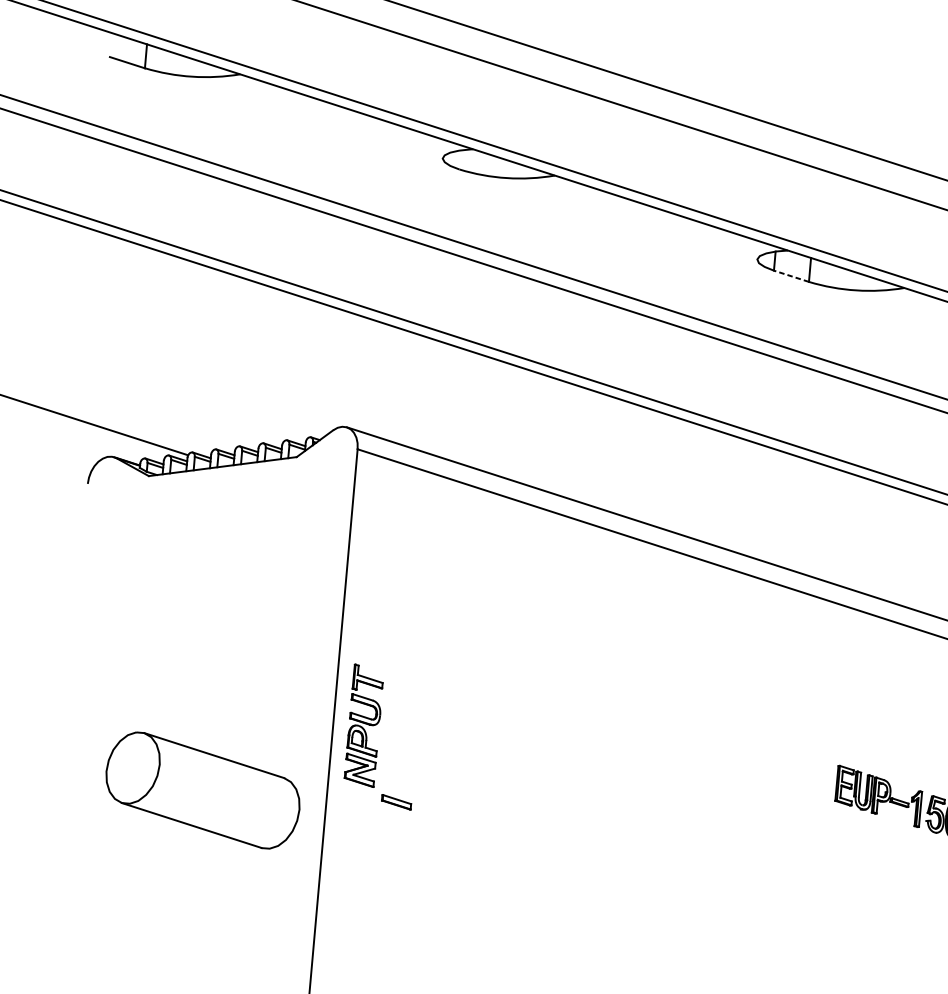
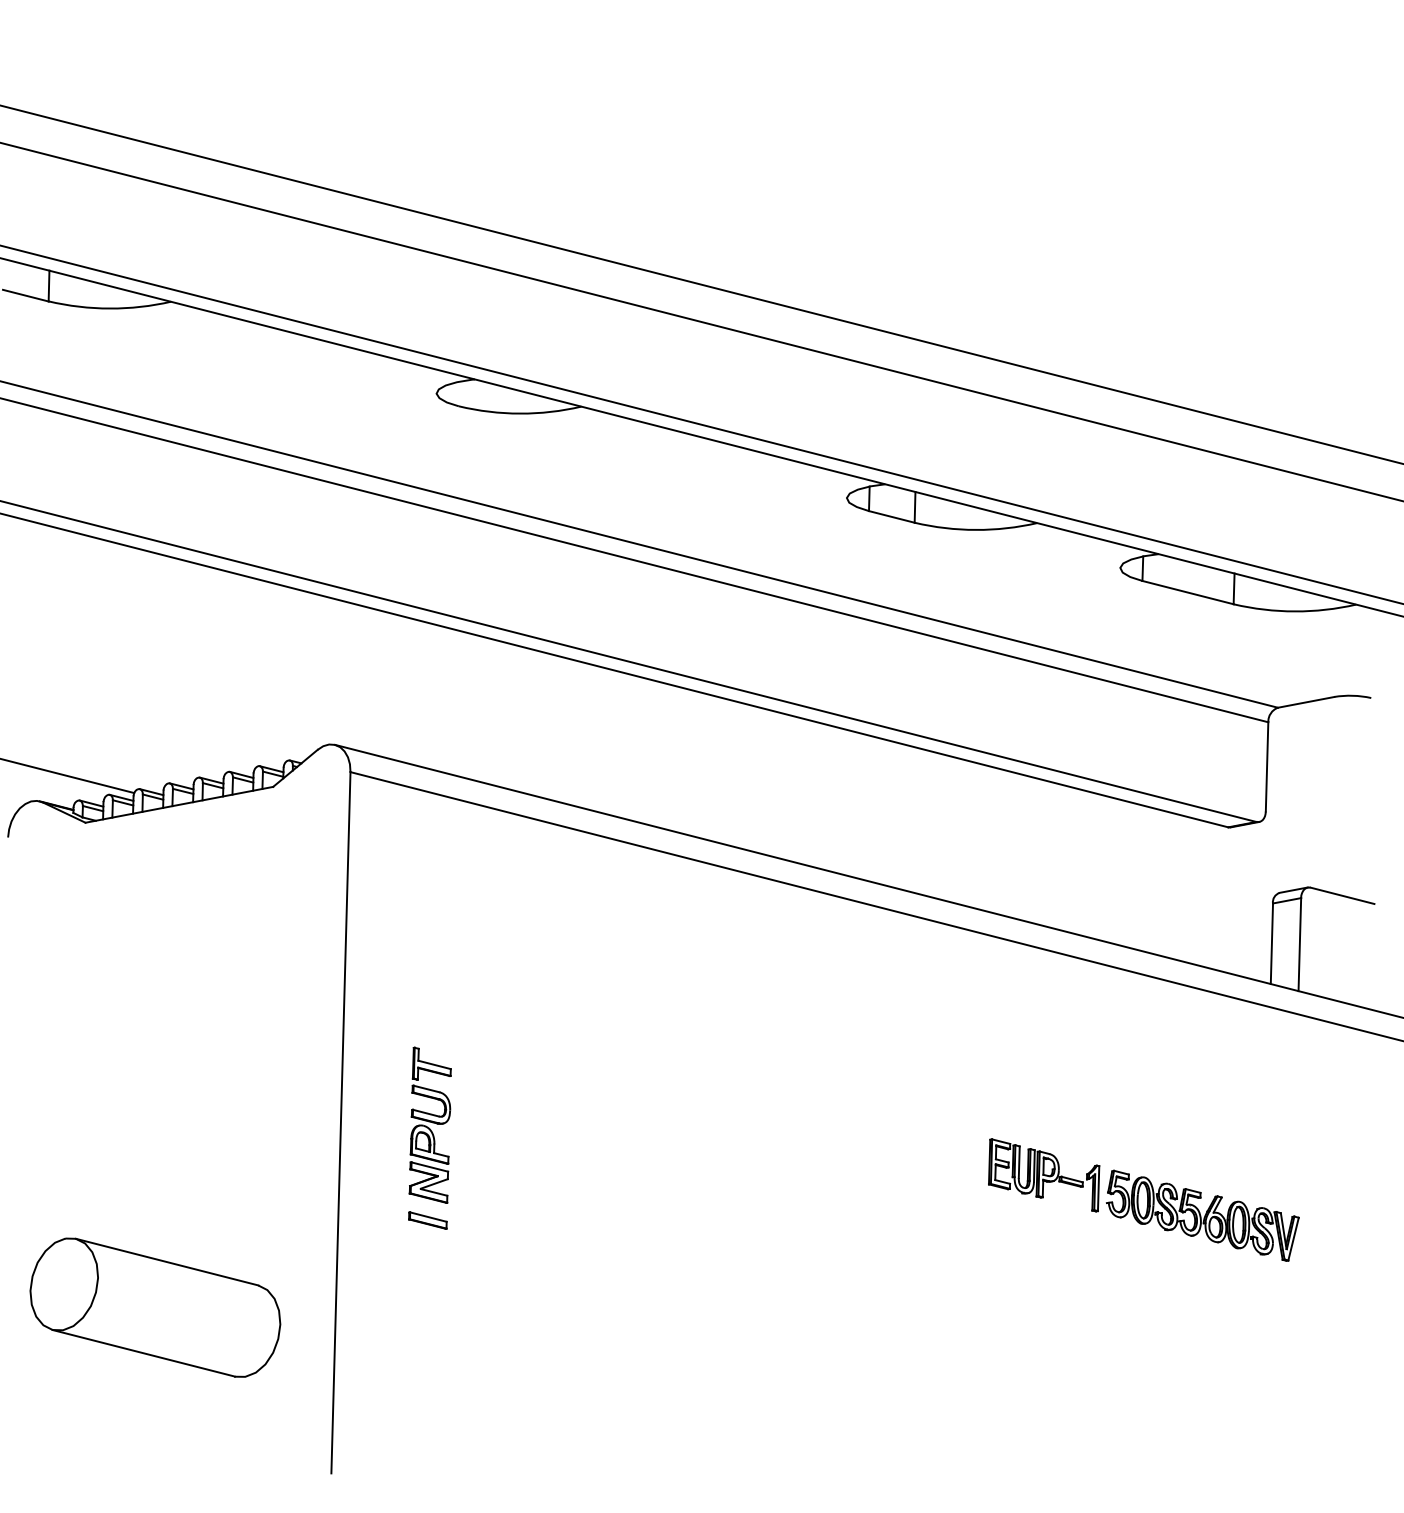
line: (791, 275) -> (891, 516), dashed -> solid
part: (363, 725) -> (429, 1124), moved
part: (203, 790) -> (155, 1307), moved

